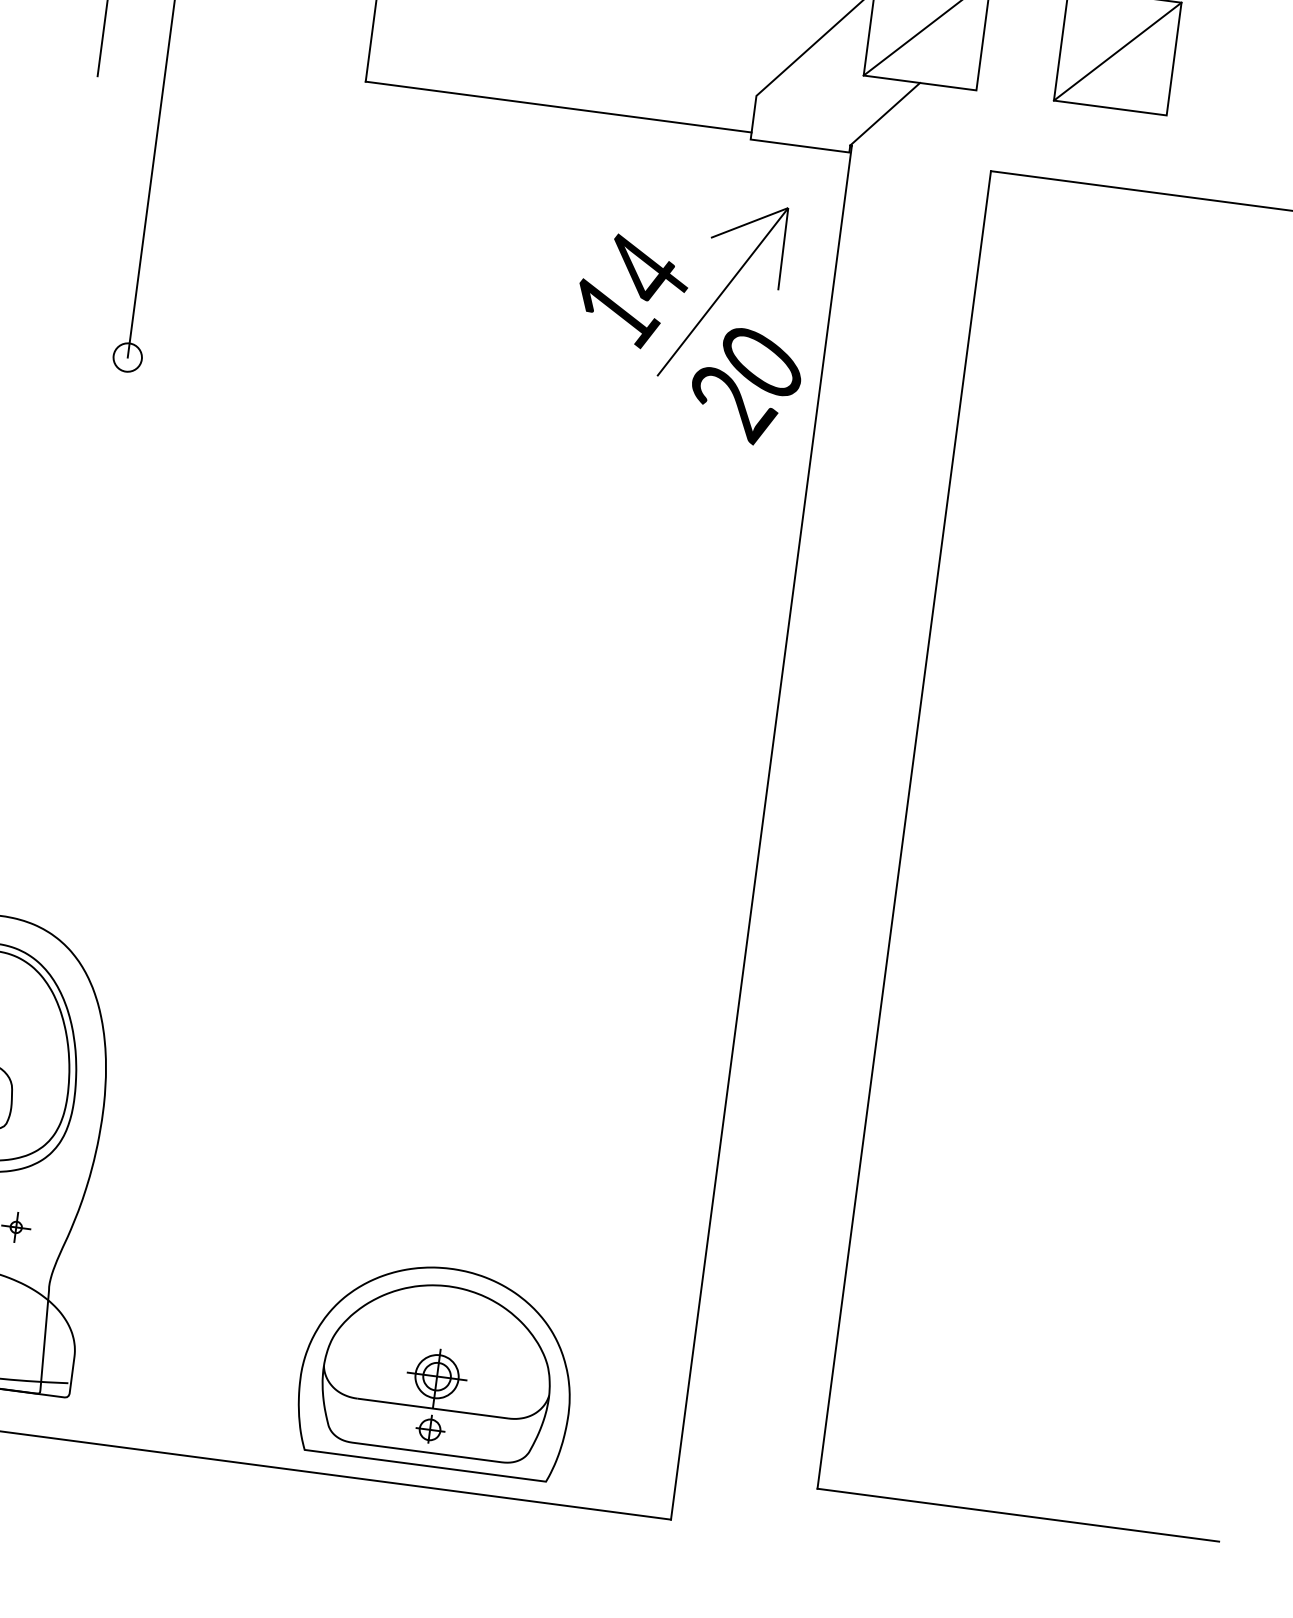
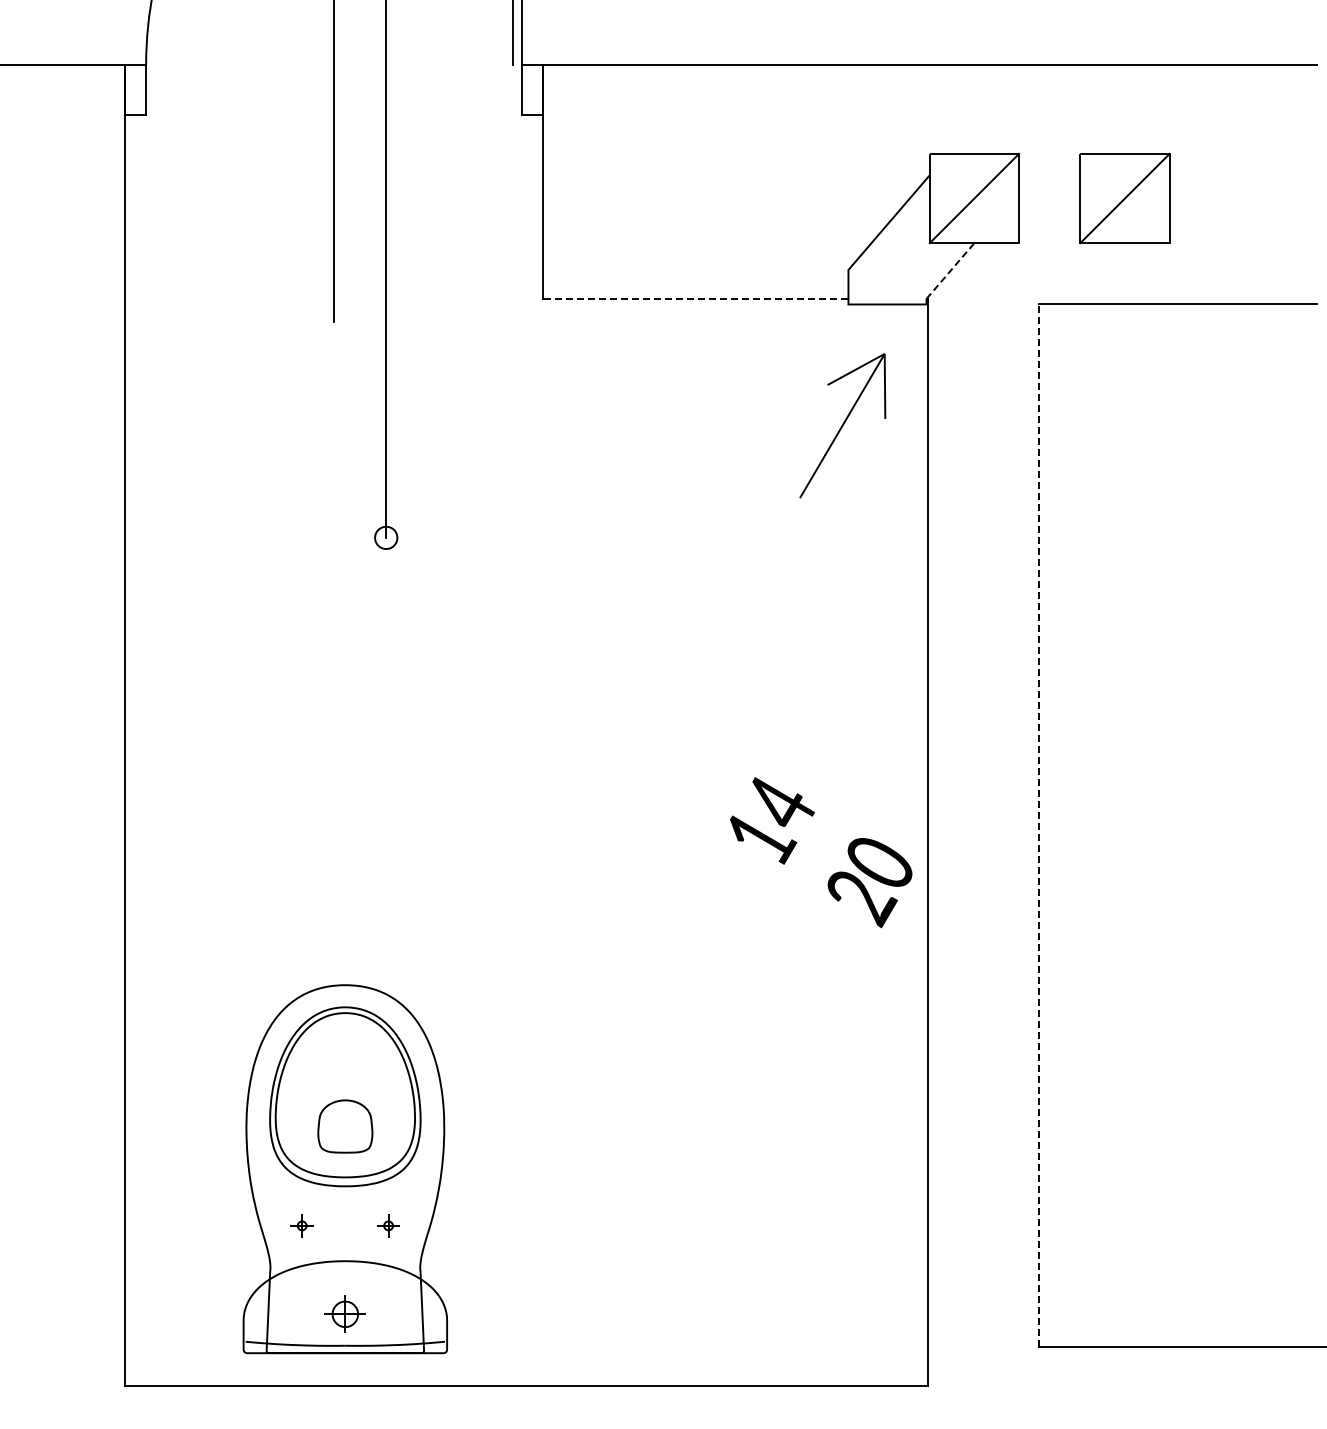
line: (558, 106) -> (695, 298), solid -> dashed
line: (885, 114) -> (950, 271), solid -> dashed
text: (689, 339) -> (821, 852), moved
line: (904, 829) -> (1038, 825), solid -> dashed
part: (438, 1367) -> (731, 1291), removed

